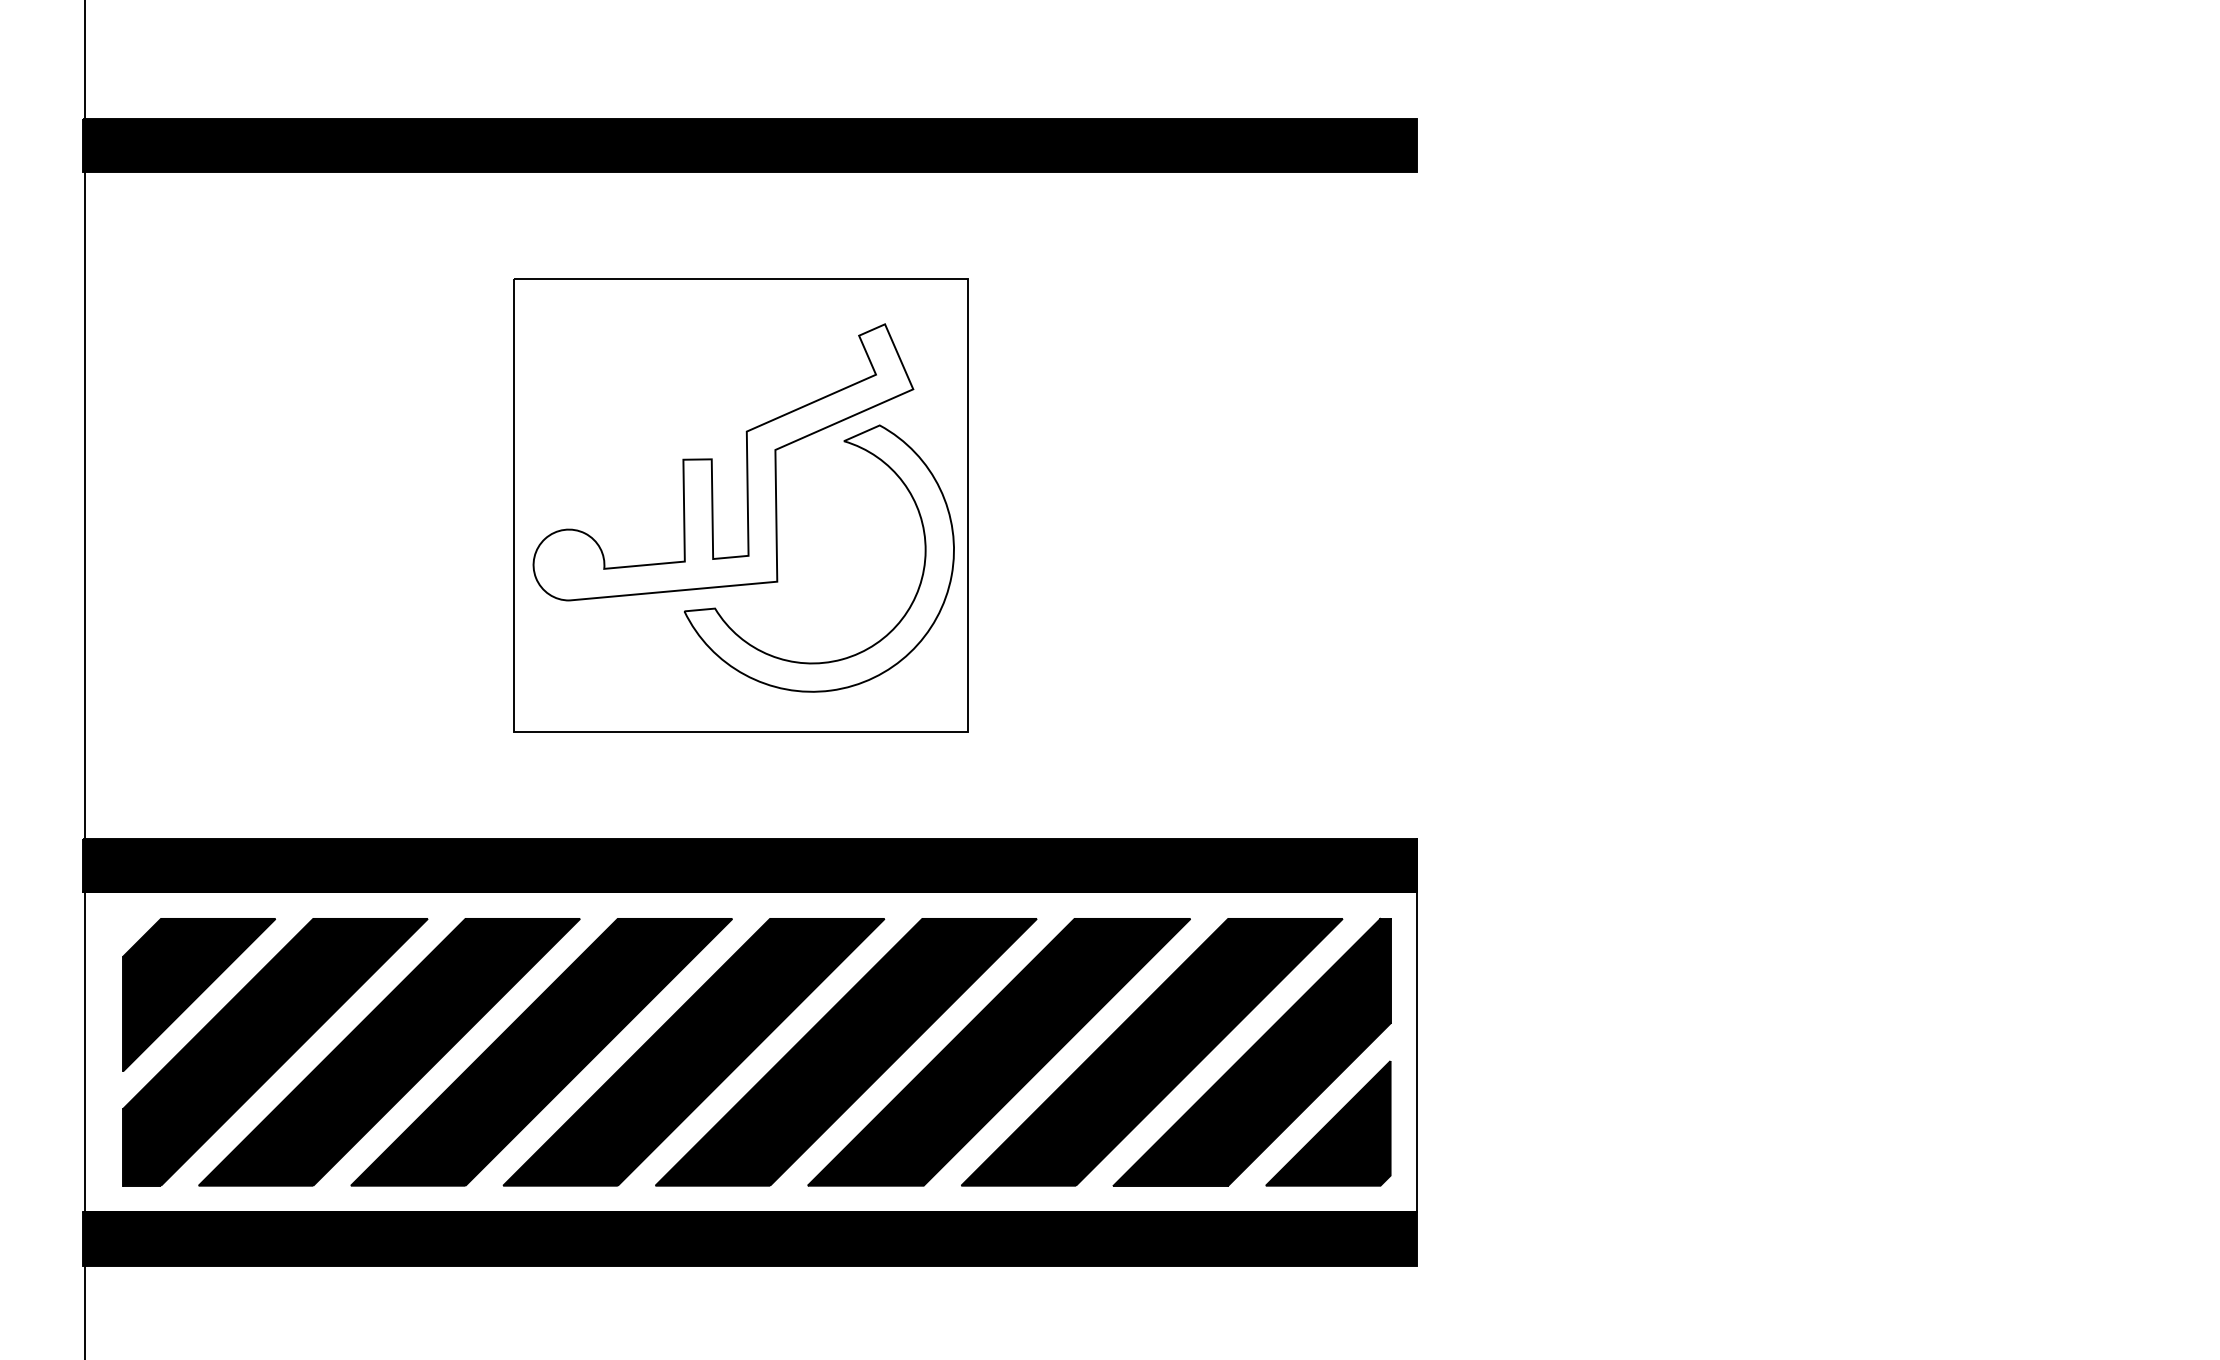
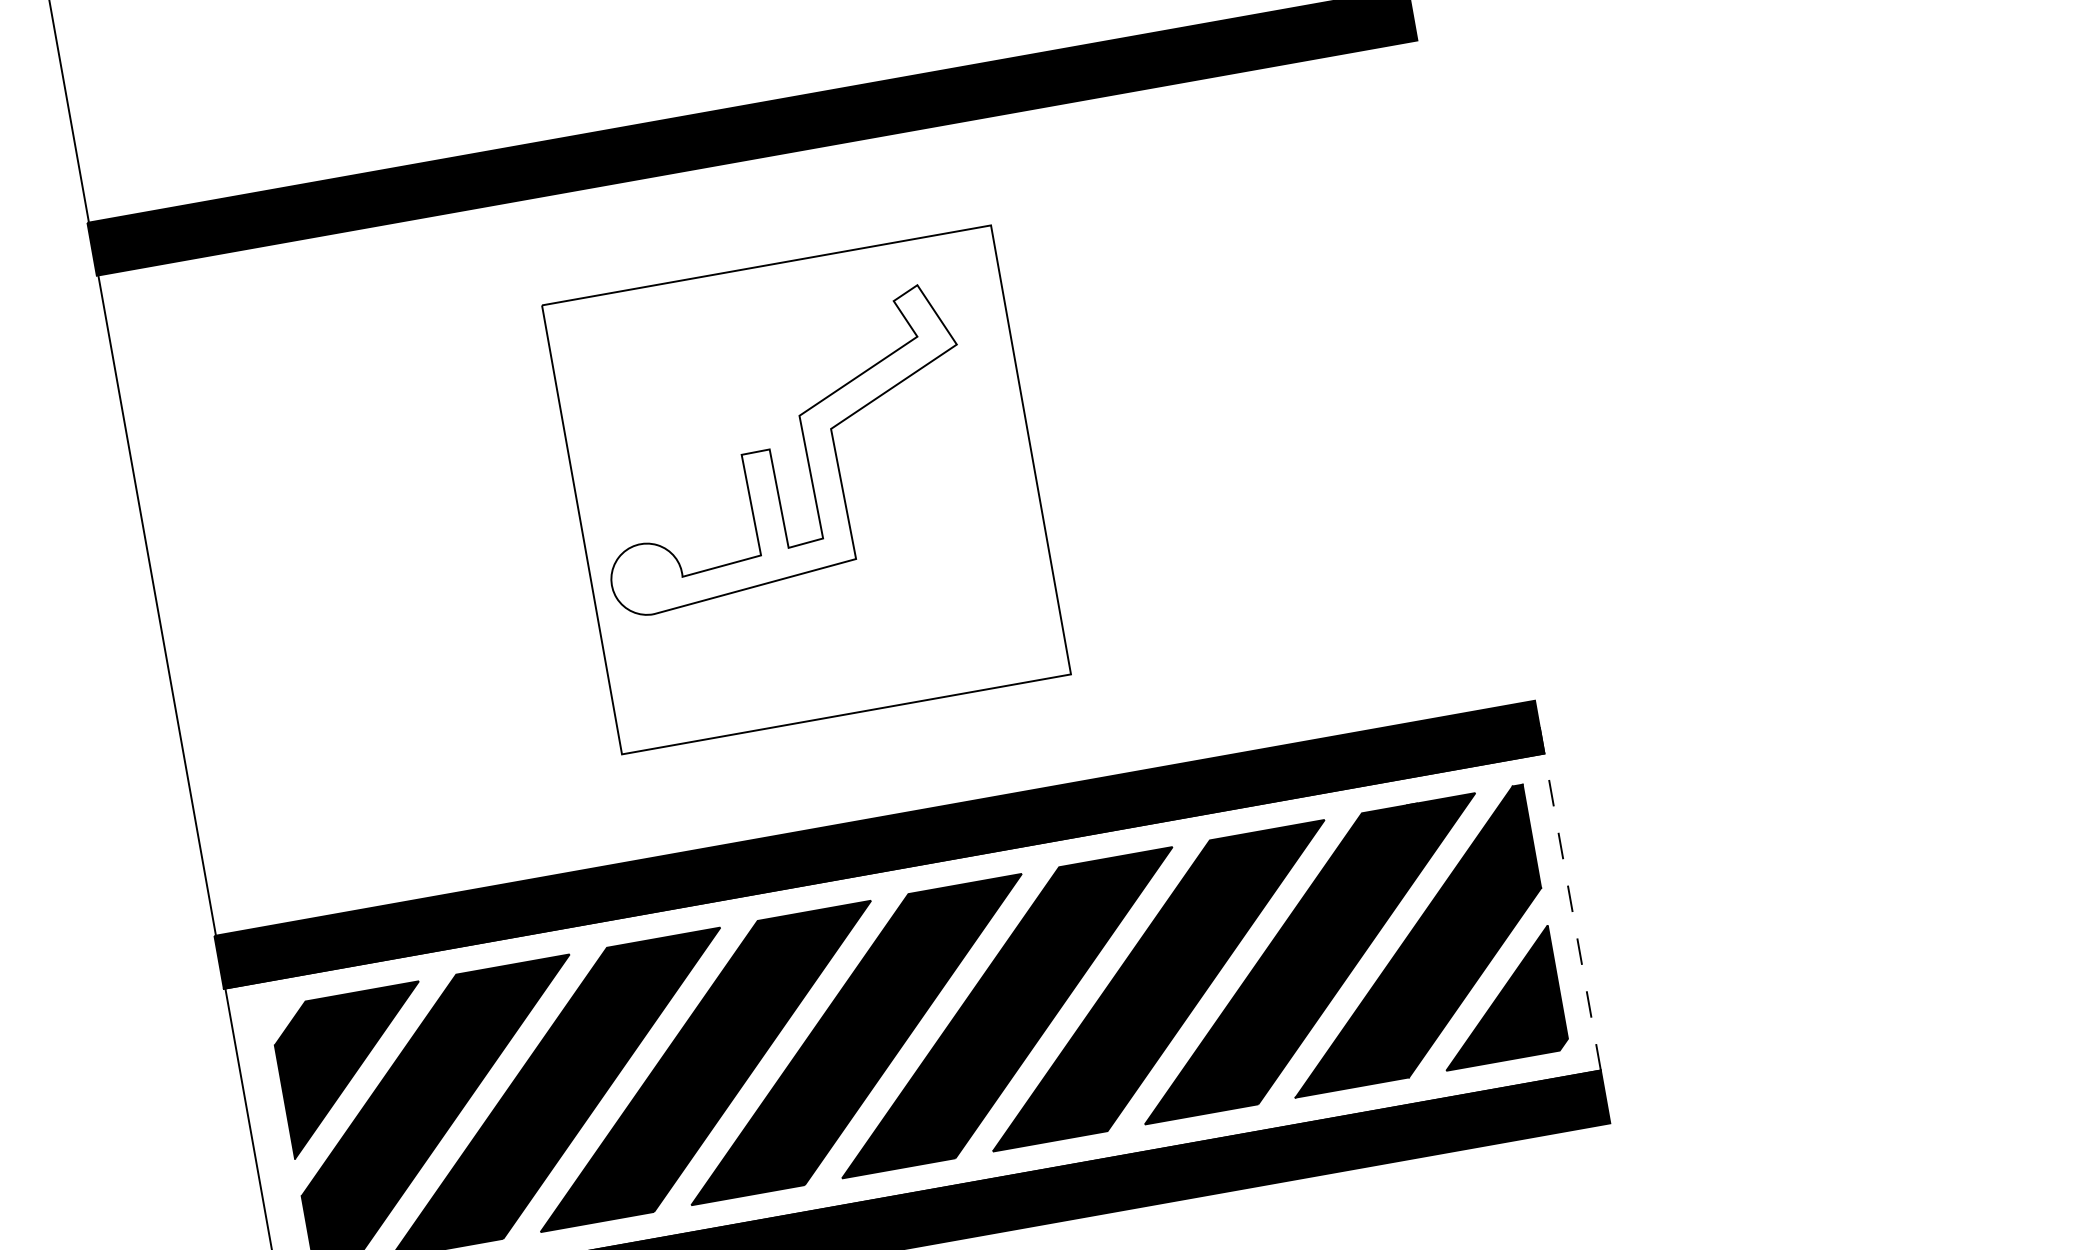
part: (882, 637) -> (970, 595), removed
line: (1417, 1025) -> (1568, 885), solid -> dashed

